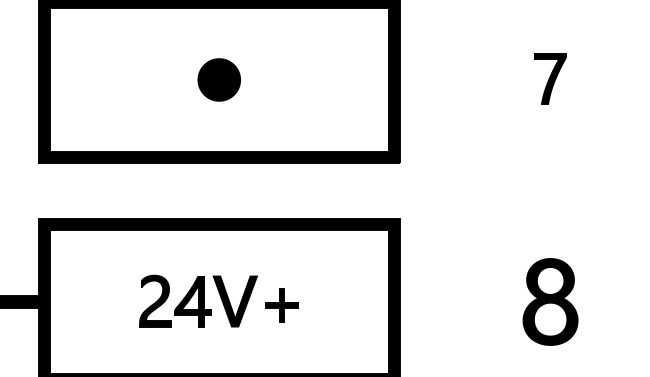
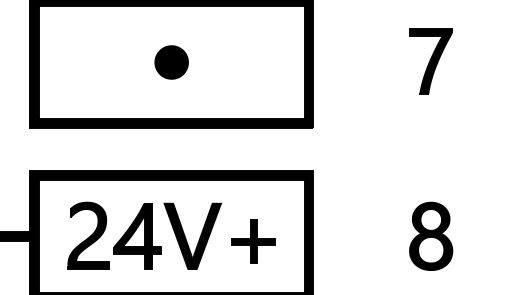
part: (549, 78) -> (430, 61), size x1.67
part: (219, 300) -> (171, 235), size x1.67

